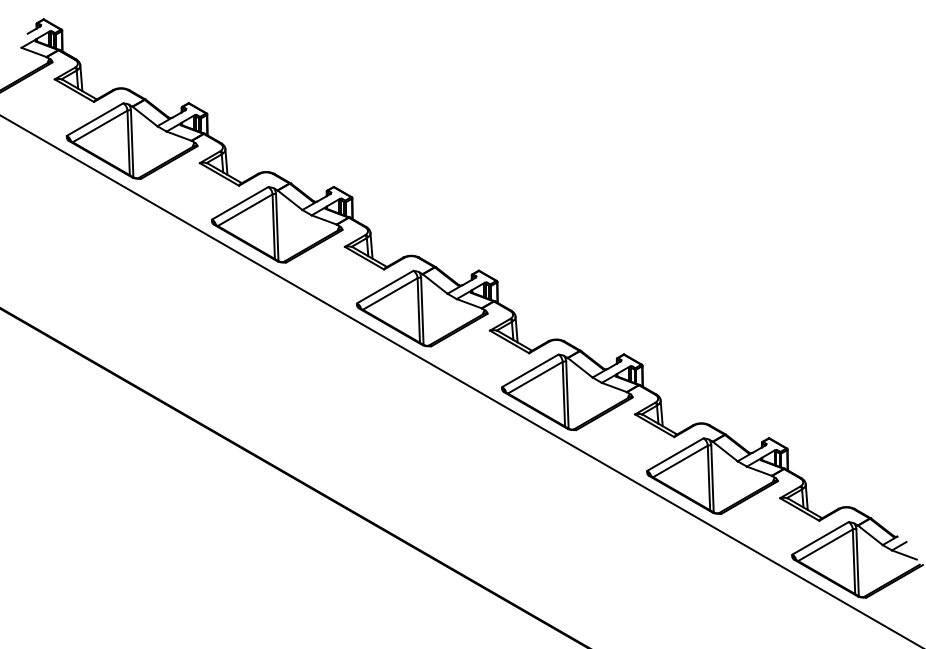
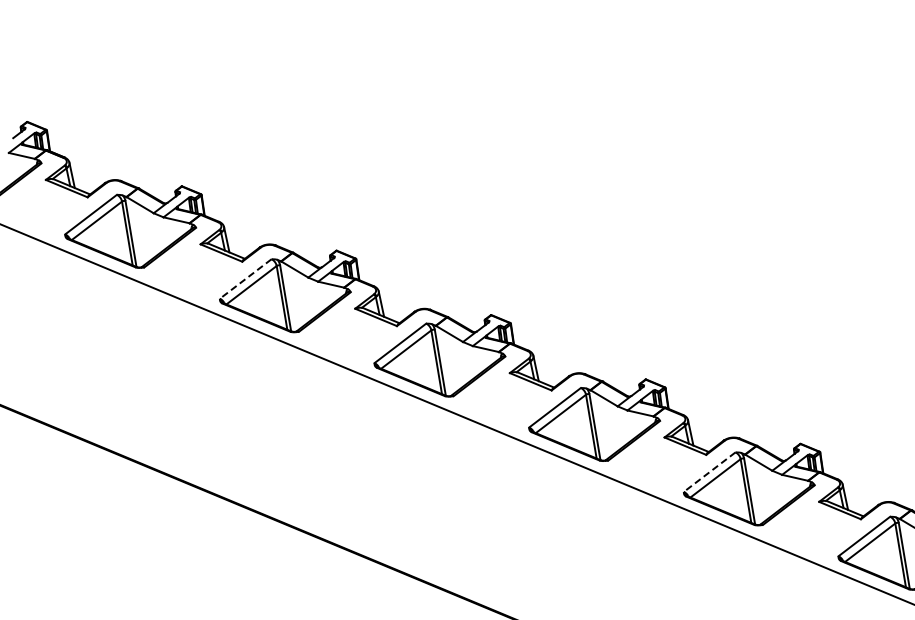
line: (240, 203) -> (246, 279), solid -> dashed
line: (675, 454) -> (709, 472), solid -> dashed

